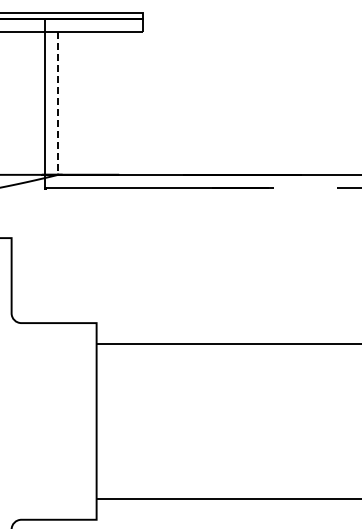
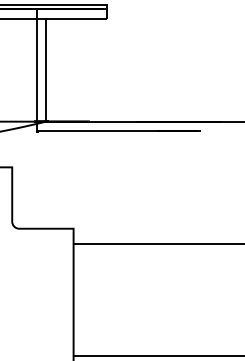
line: (58, 103) -> (46, 70), dashed -> solid

